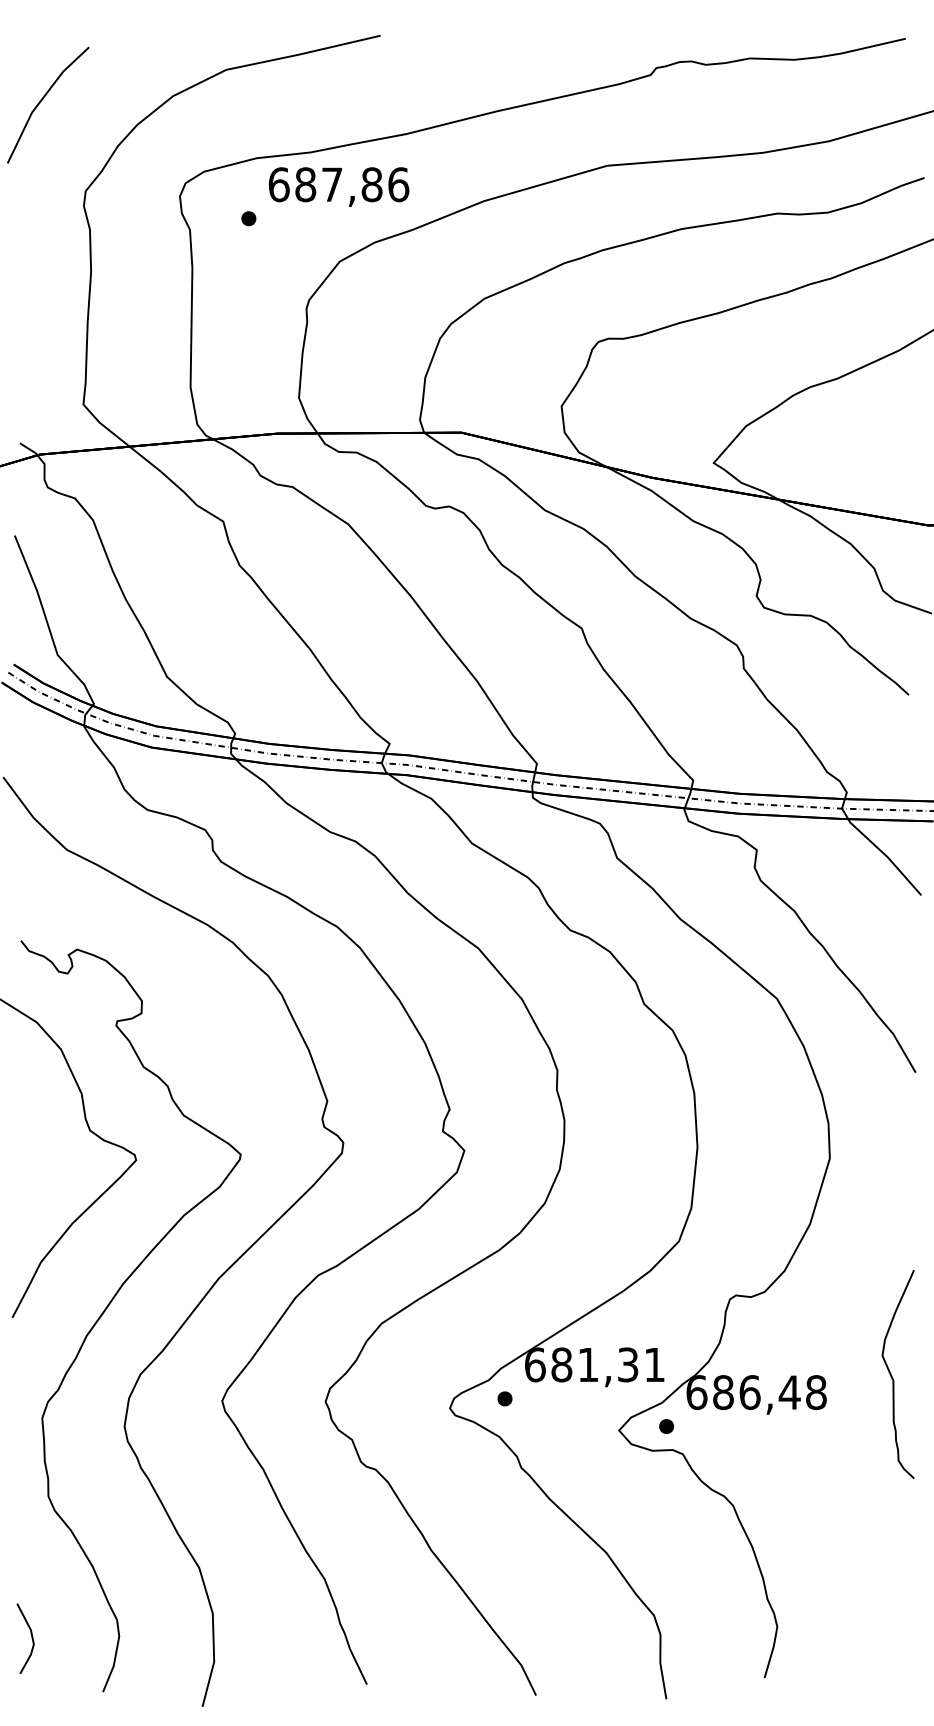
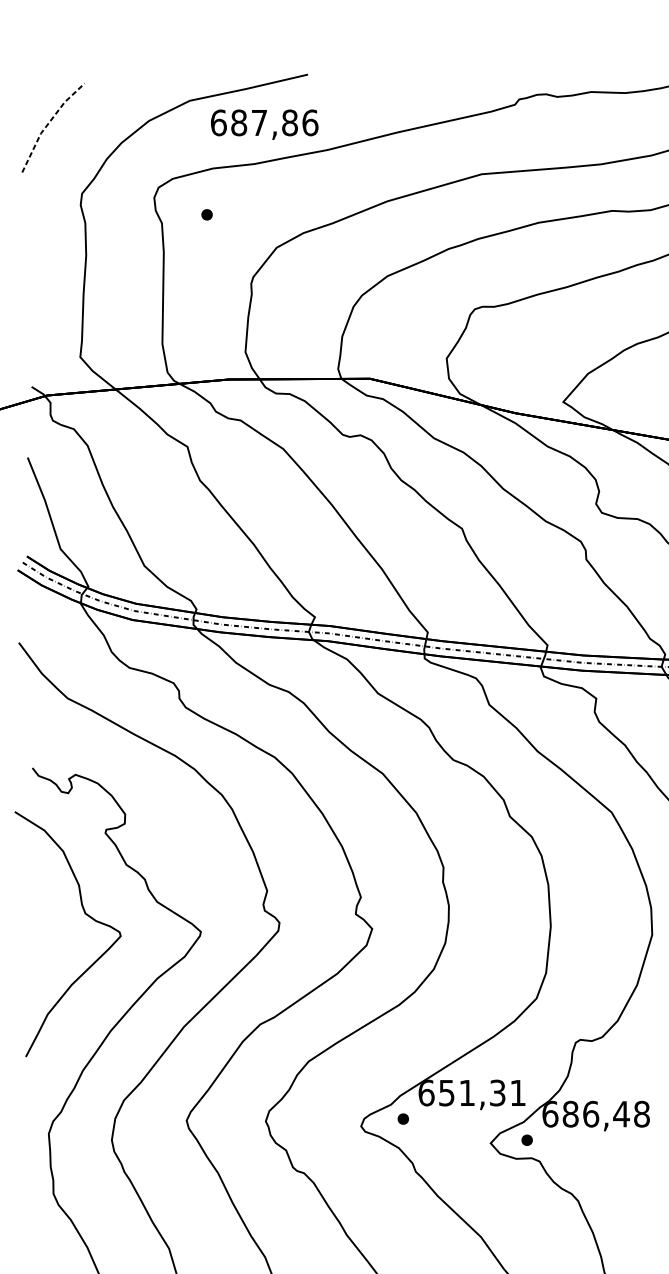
line: (41, 100) -> (48, 124), solid -> dashed
text: (339, 186) -> (265, 124), moved
text: (561, 1364) -> (446, 1092), 681,31 -> 651,31

